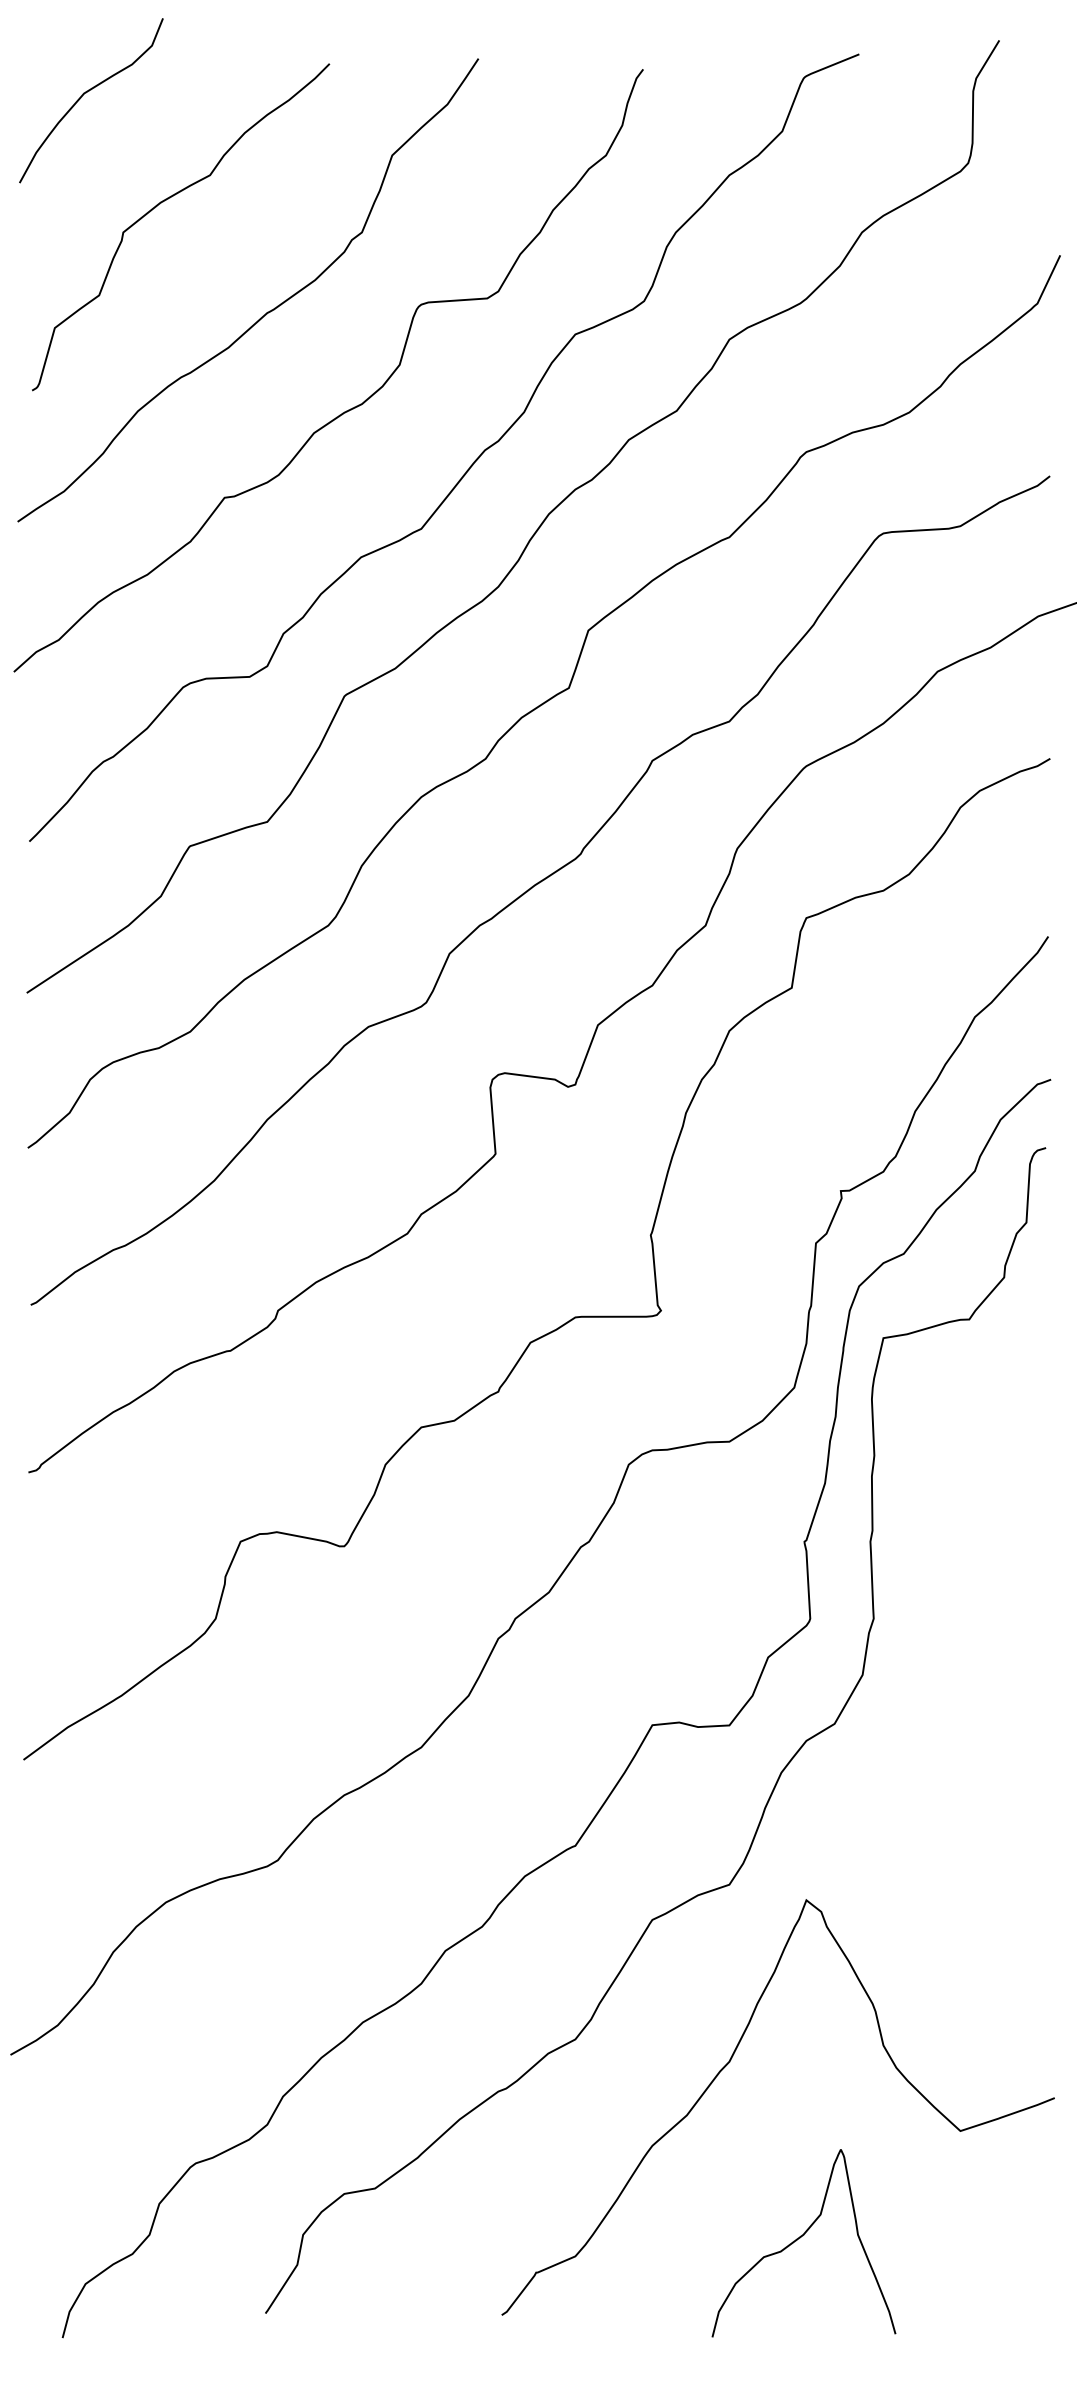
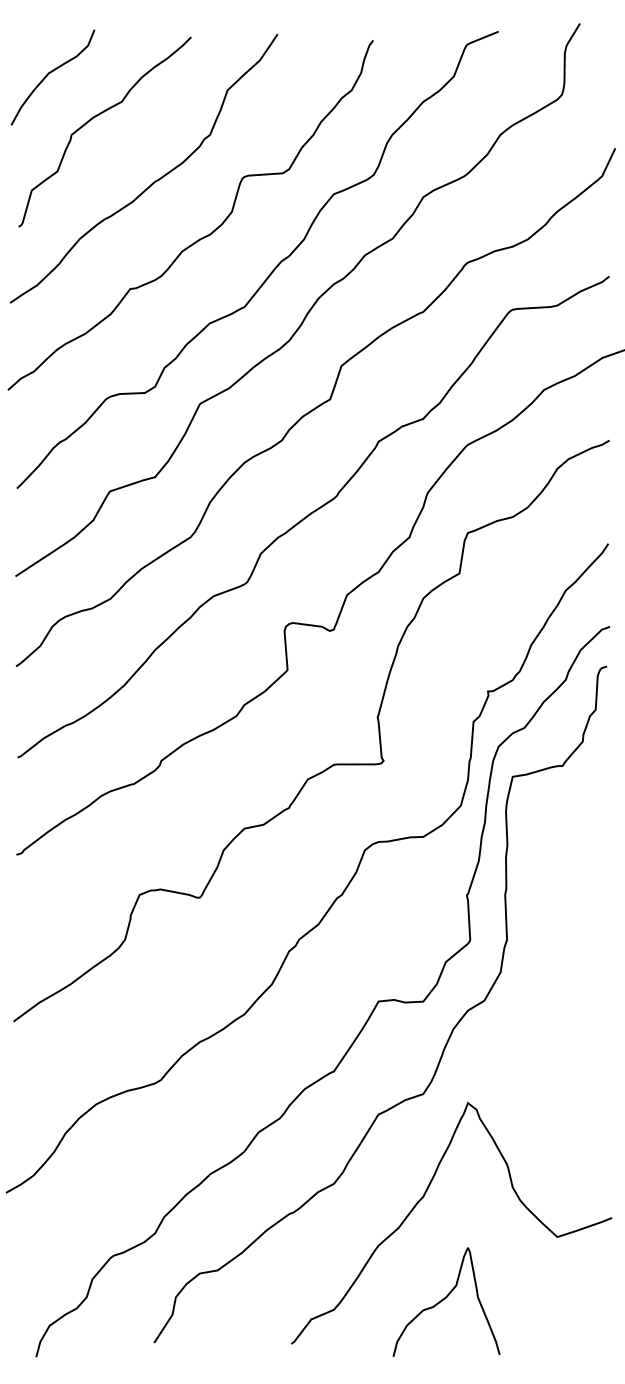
curve: (85, 95) -> (49, 74), moved
curve: (802, 2238) -> (445, 1299), moved

